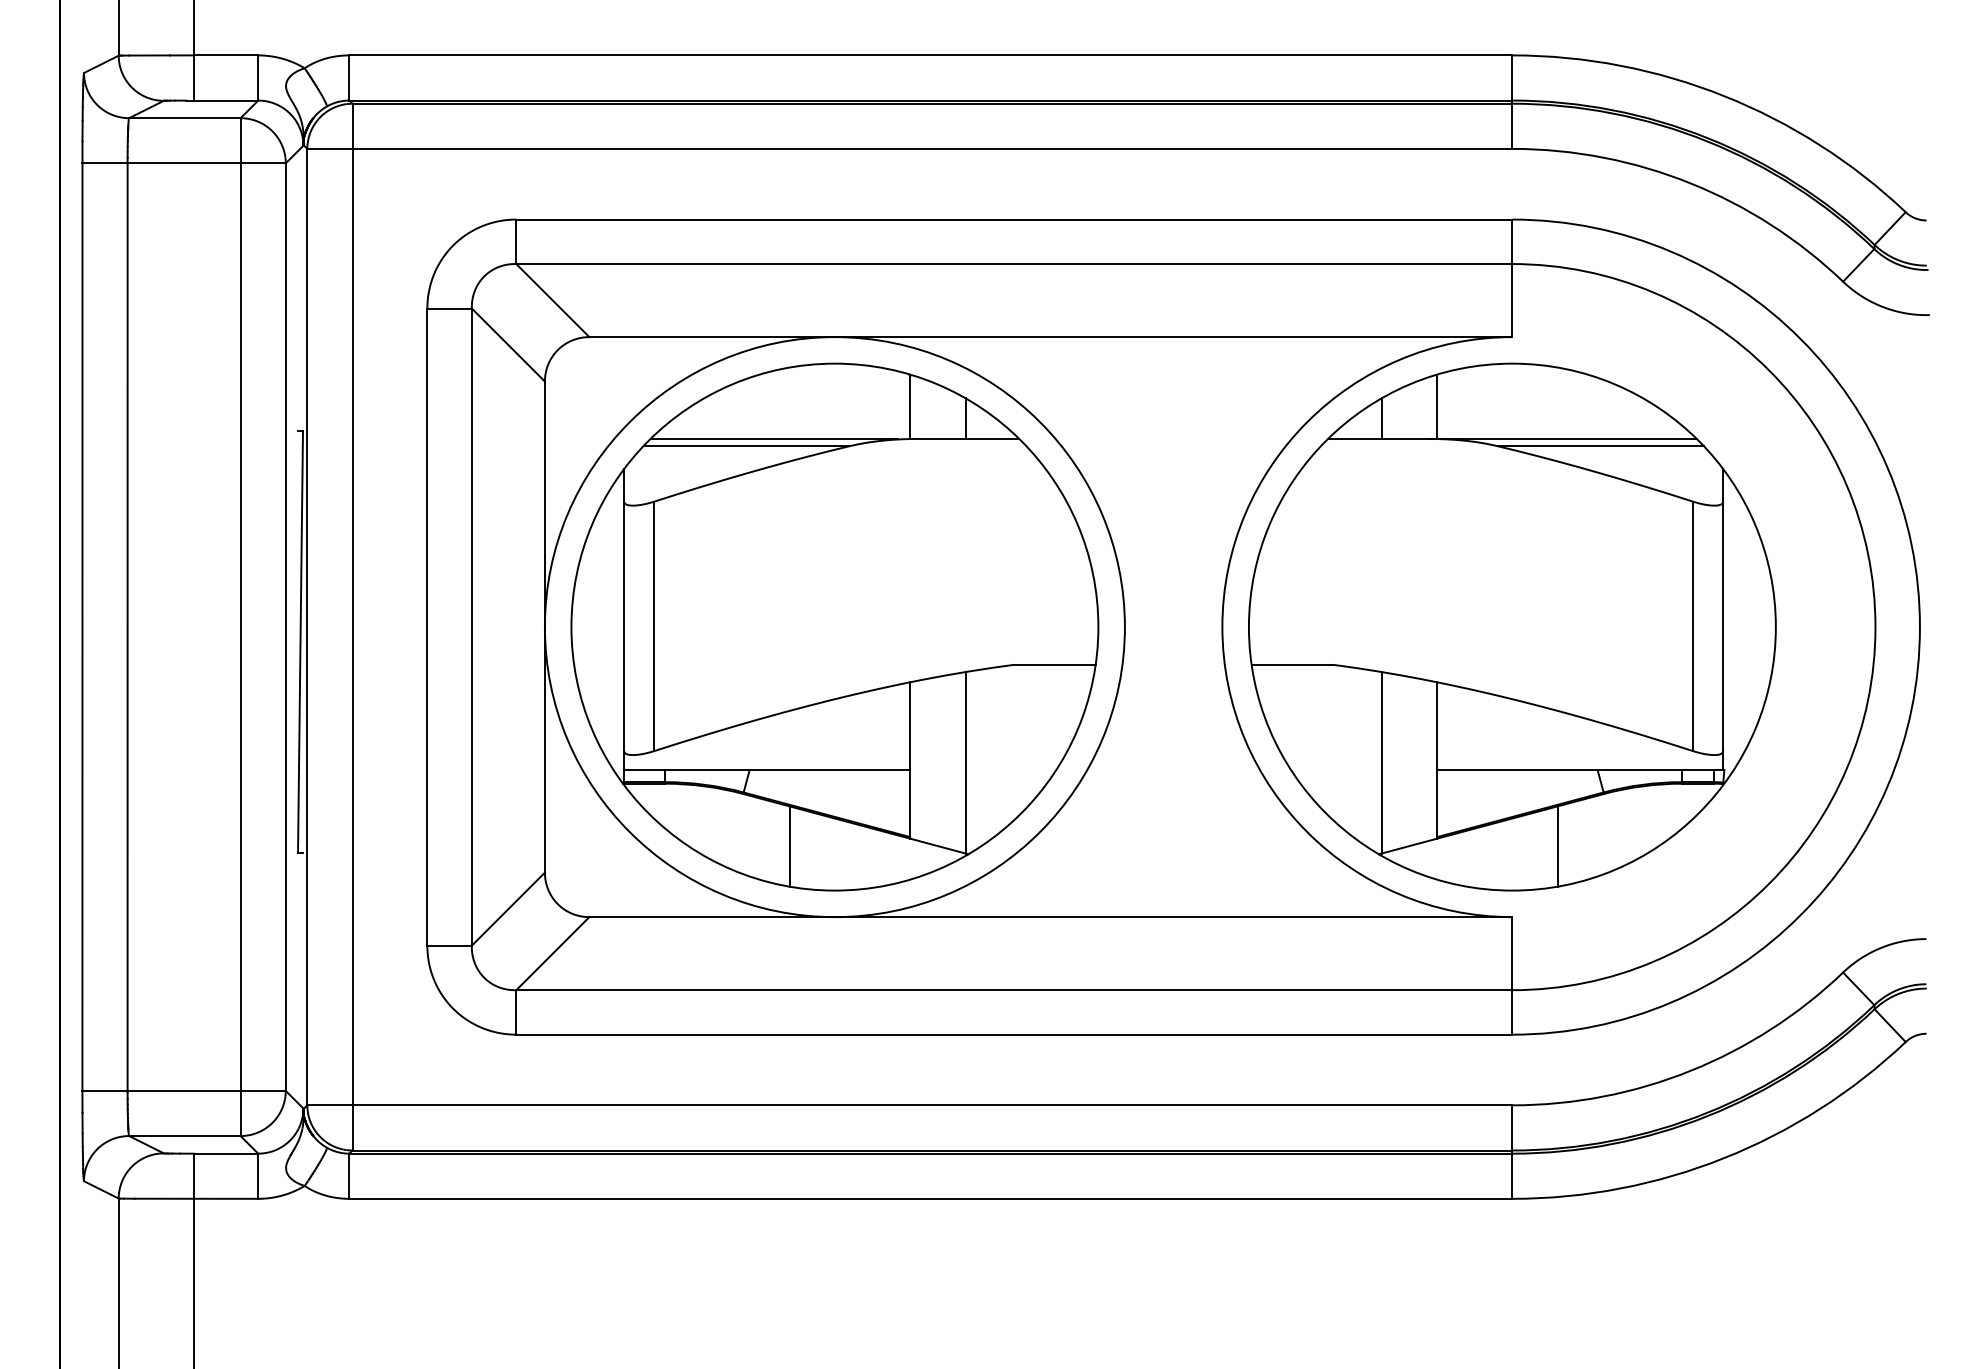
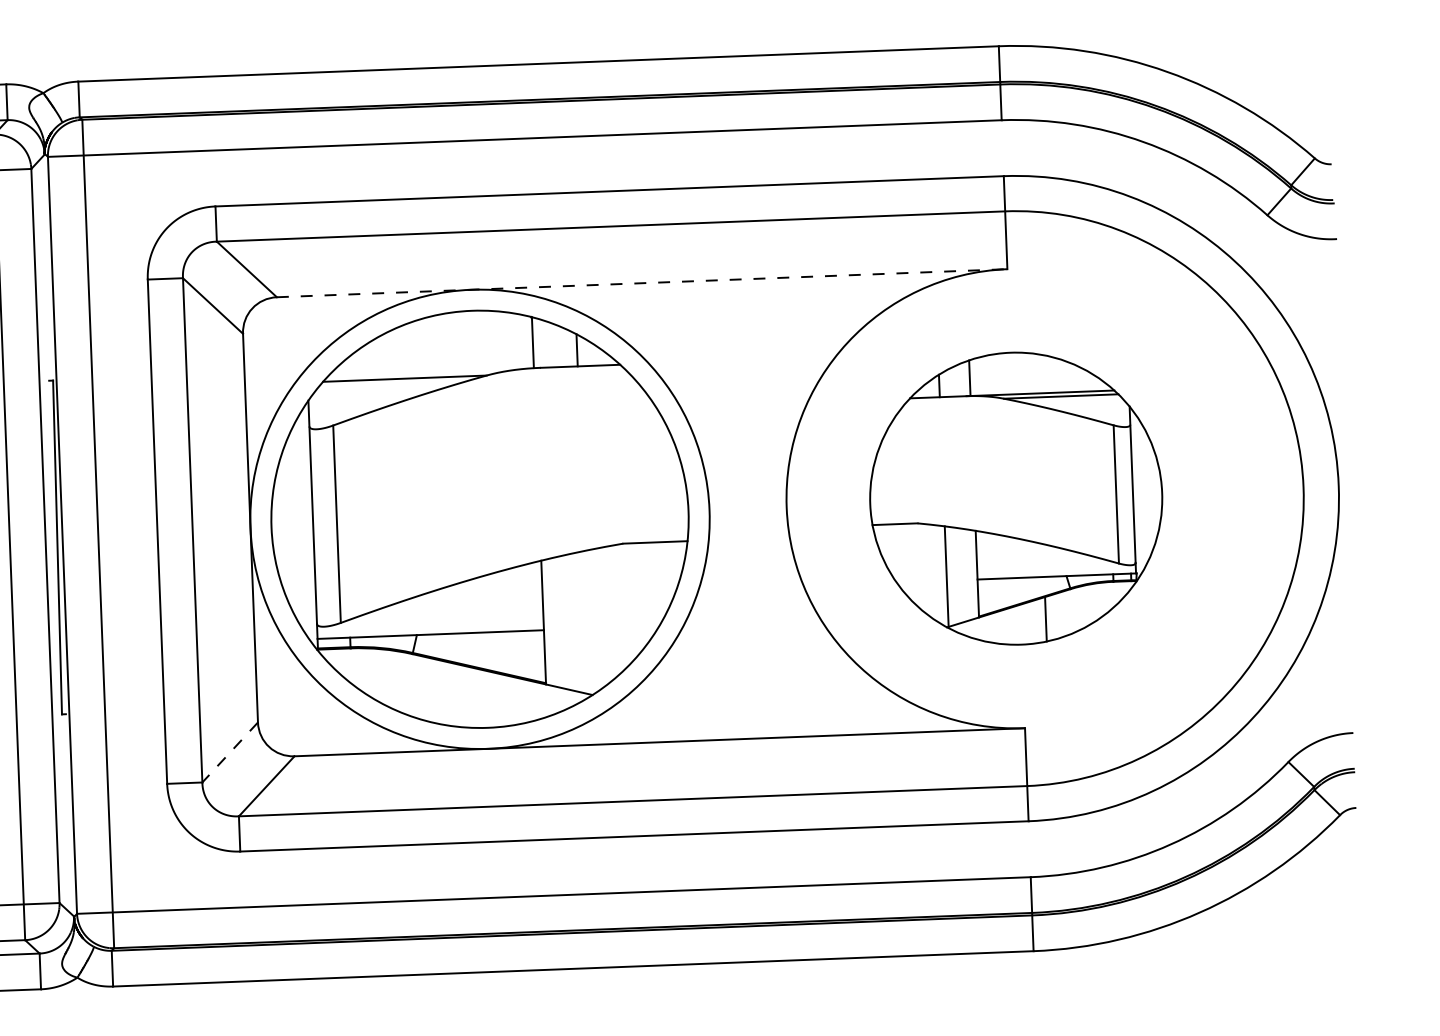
line: (1050, 337) -> (641, 283), solid -> dashed
line: (773, 438) -> (425, 371), removed
part: (1512, 626) -> (1016, 498), size x0.7
line: (965, 762) -> (587, 622), removed
line: (789, 846) -> (450, 694), removed
line: (508, 909) -> (230, 752), solid -> dashed

